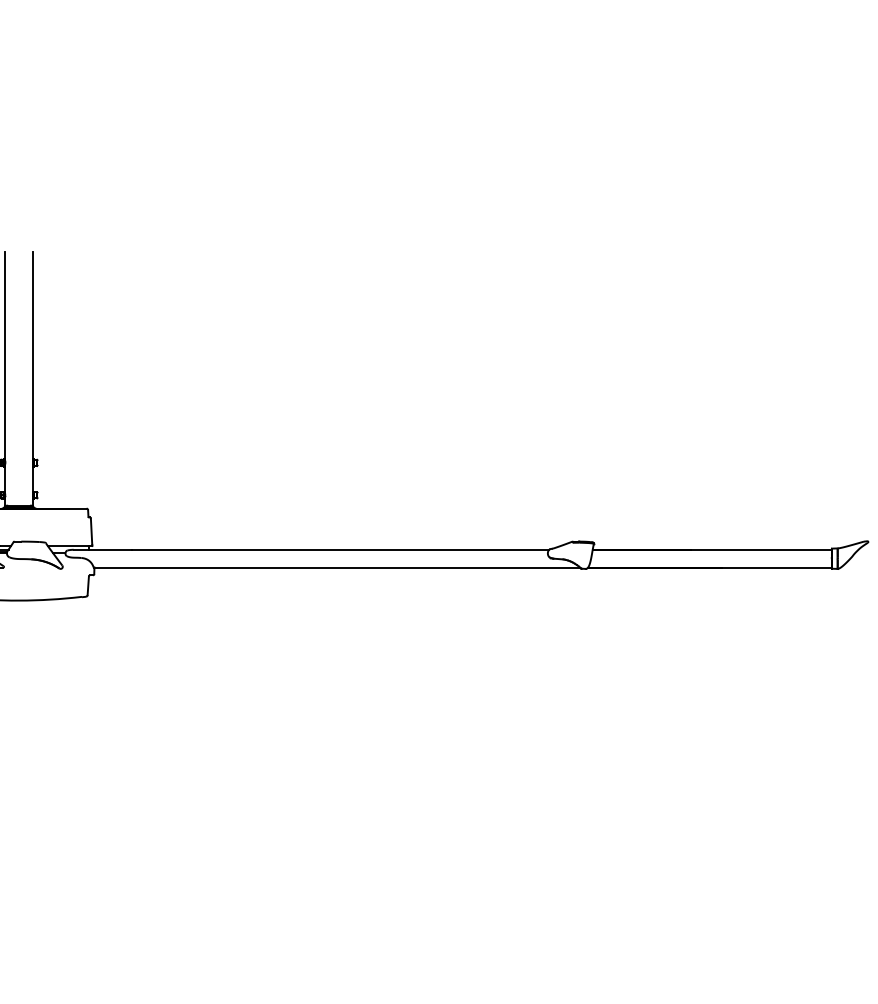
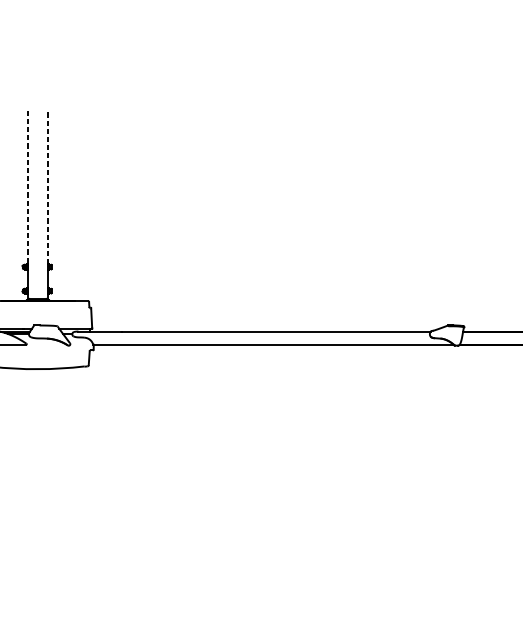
line: (5, 355) -> (27, 187), solid -> dashed
line: (33, 355) -> (48, 187), solid -> dashed

